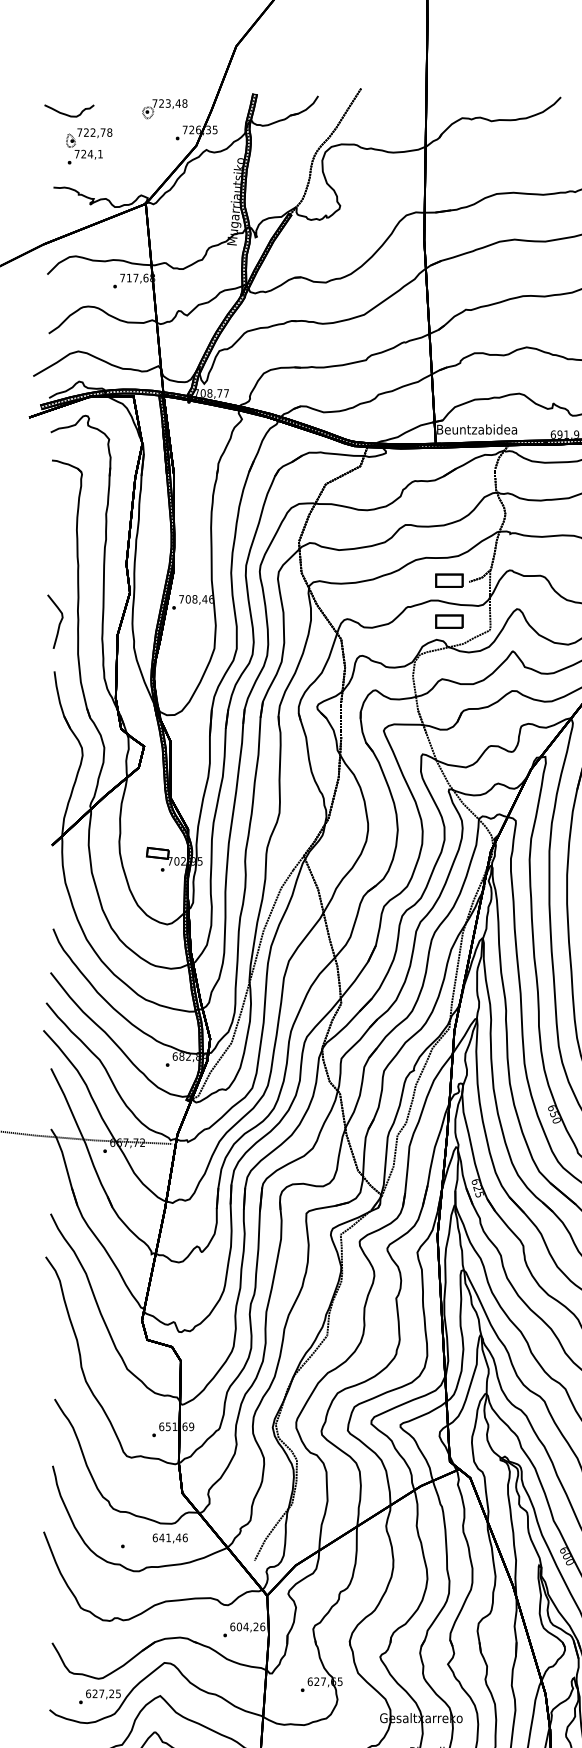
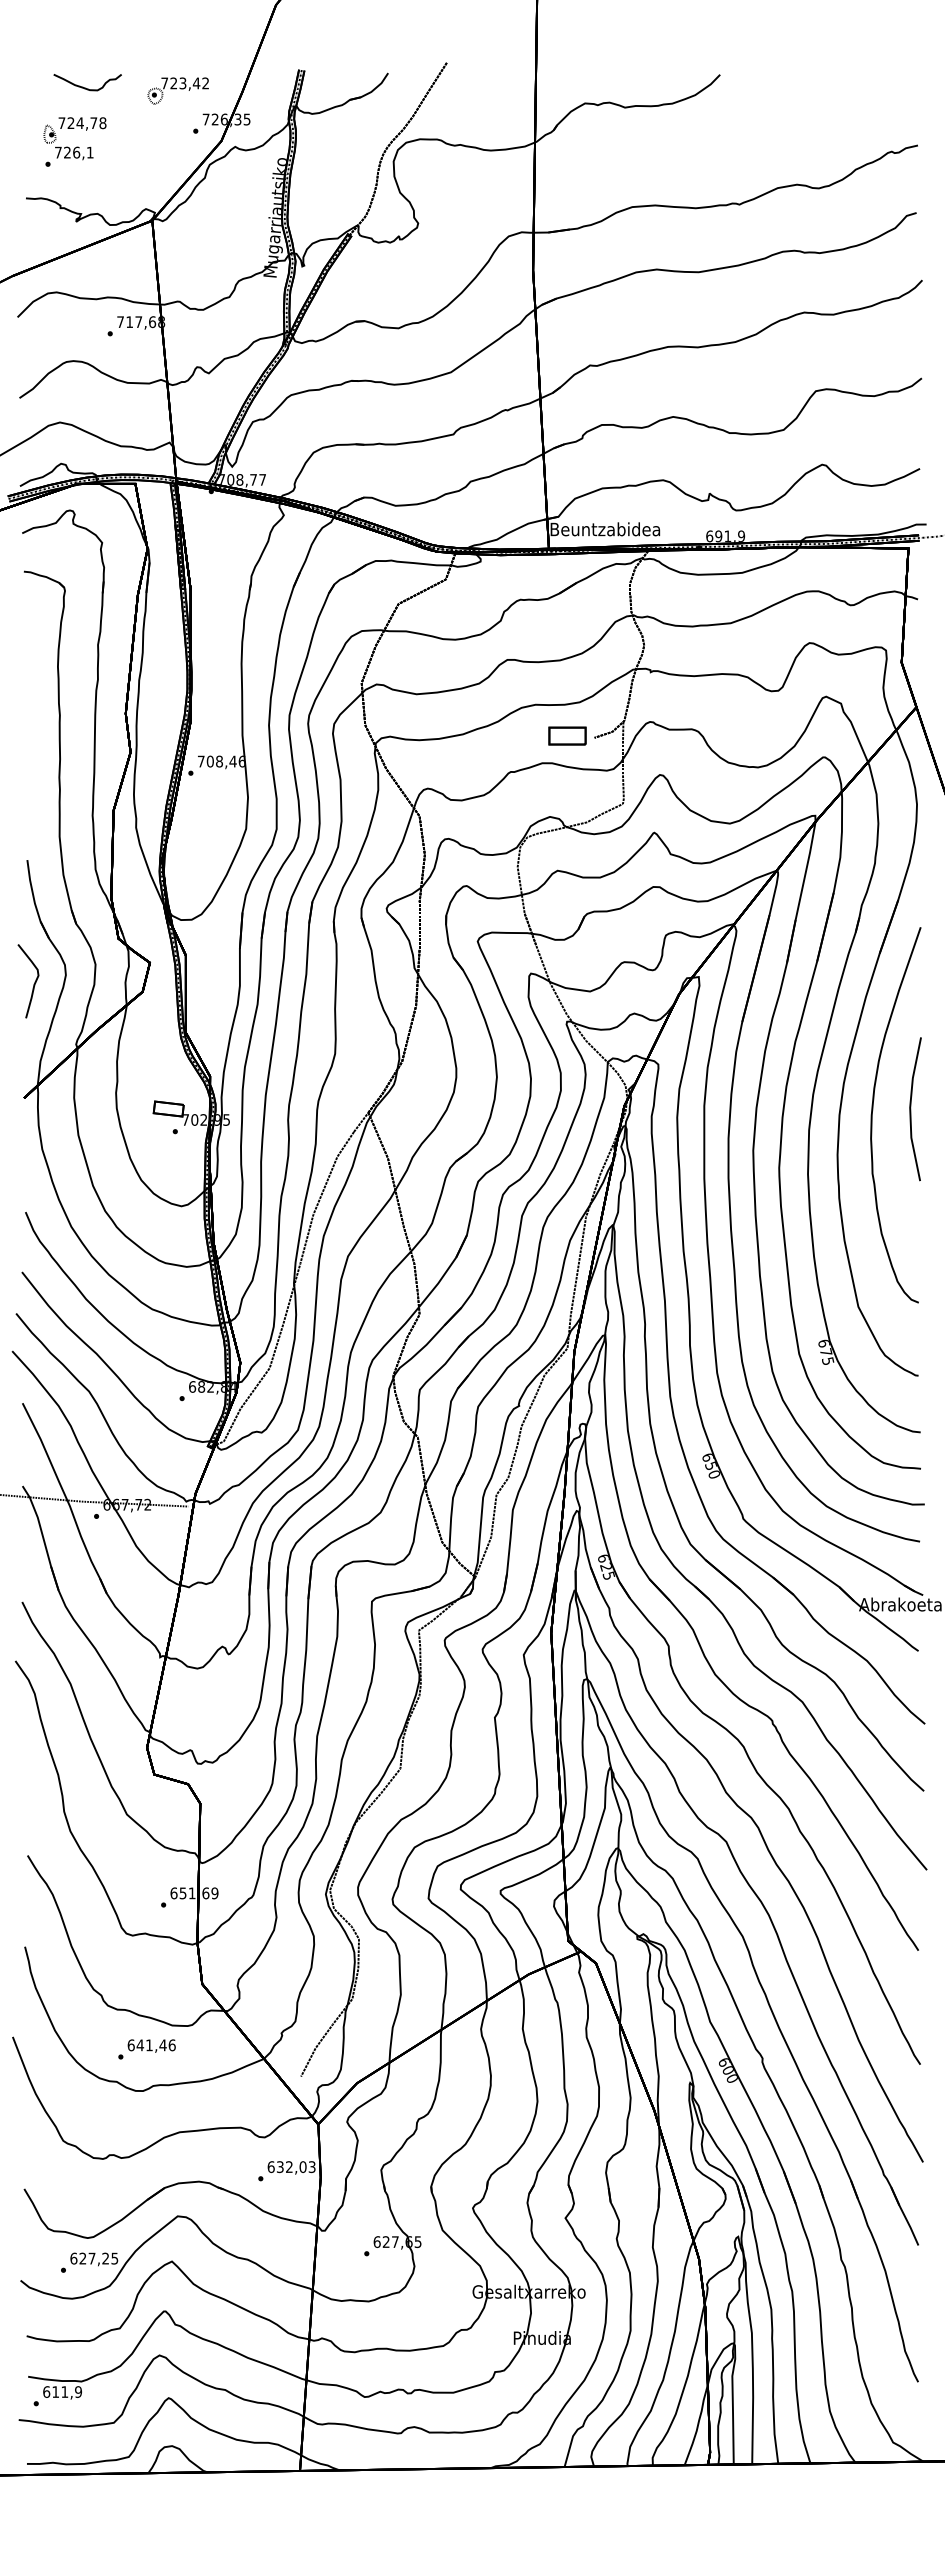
text: (184, 103) -> (205, 83), 723,48 -> 723,42
curve: (67, 114) -> (85, 87), moved
text: (92, 132) -> (79, 122), 722,78 -> 724,78
text: (90, 154) -> (76, 152), 724,1 -> 726,1
part: (449, 621) -> (567, 791), removed
curve: (59, 624) -> (33, 984), moved
text: (170, 1538) -> (151, 2045), moved
text: (250, 1626) -> (295, 2166), 604,26 -> 632,03

